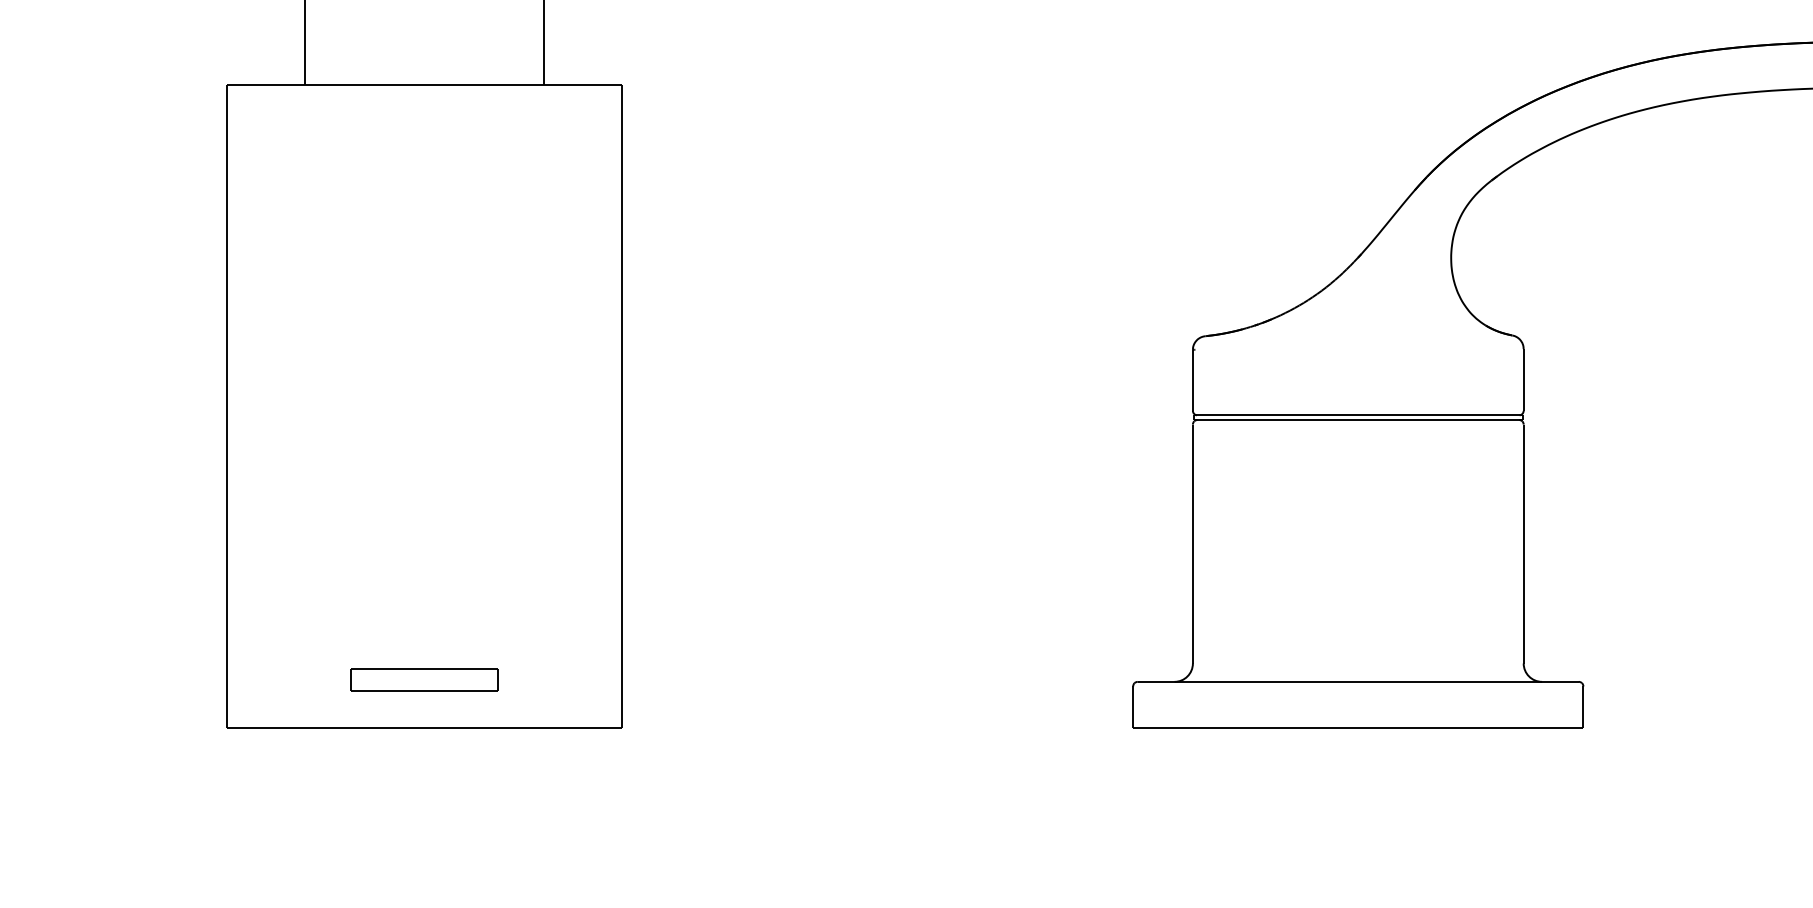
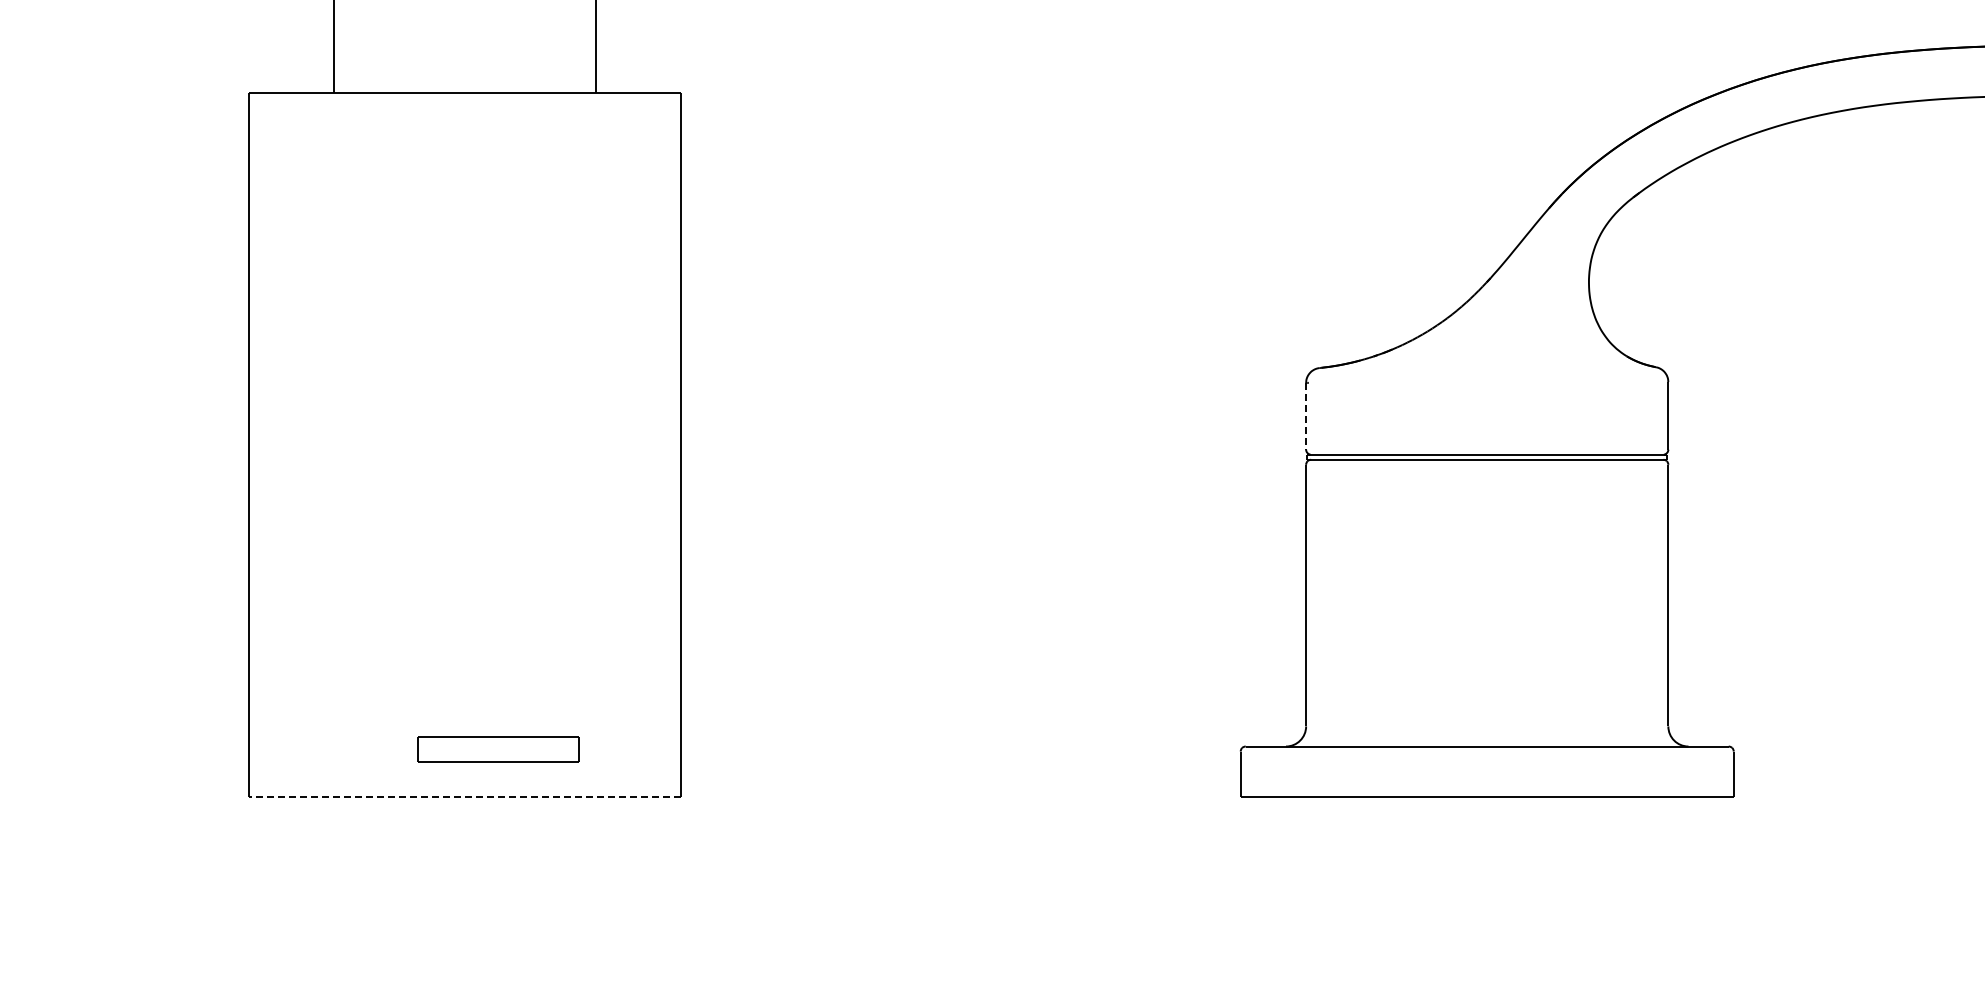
line: (1193, 380) -> (1306, 416), solid -> dashed
part: (425, 680) -> (498, 749), moved
line: (424, 727) -> (464, 796), solid -> dashed

